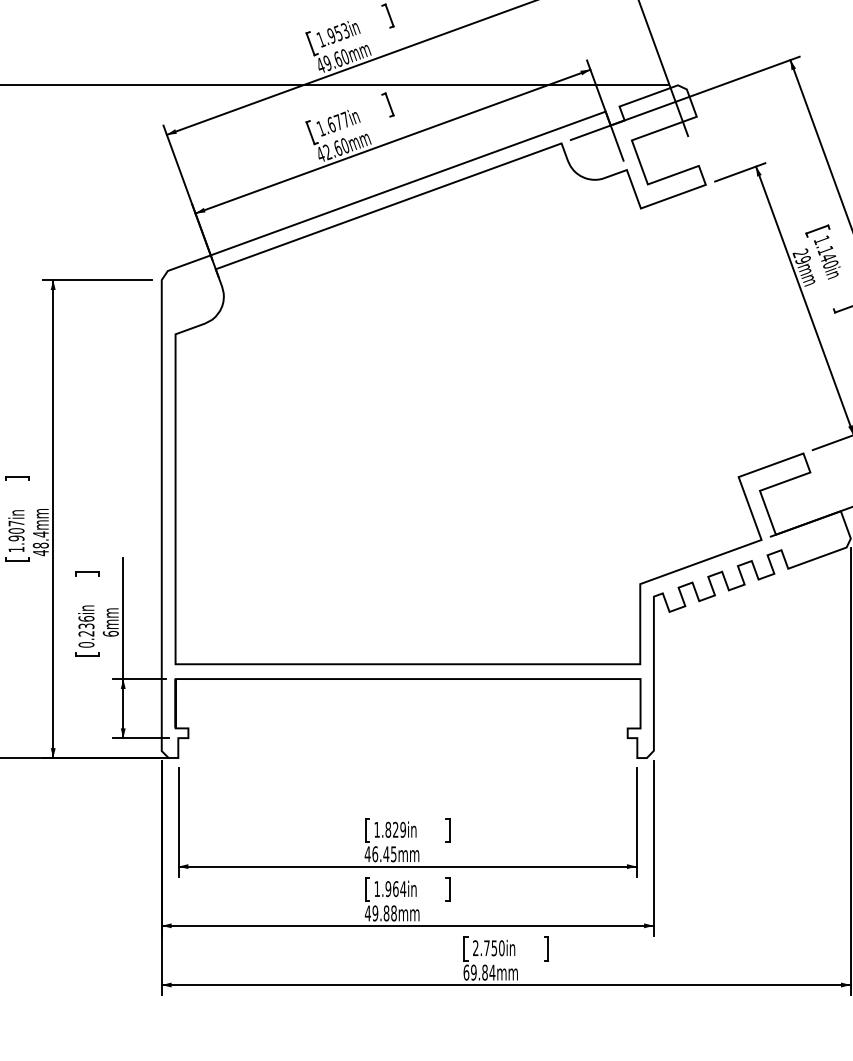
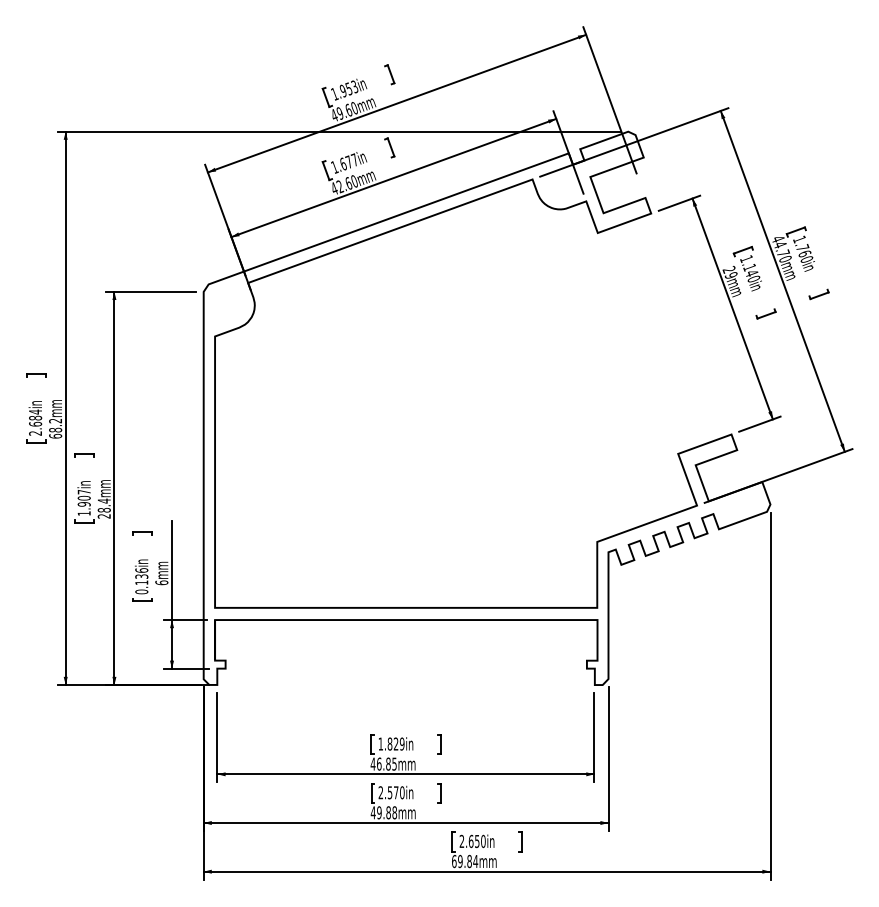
text: (39, 553) -> (103, 516), 48.4mm -> 28.4mm
text: (86, 633) -> (141, 582), 0.236in -> 0.136in
text: (385, 853) -> (387, 763), 46.45mm -> 46.85mm
text: (390, 888) -> (391, 792), 1.964in -> 2.570in
text: (486, 948) -> (470, 841), 2.750in -> 2.650in

